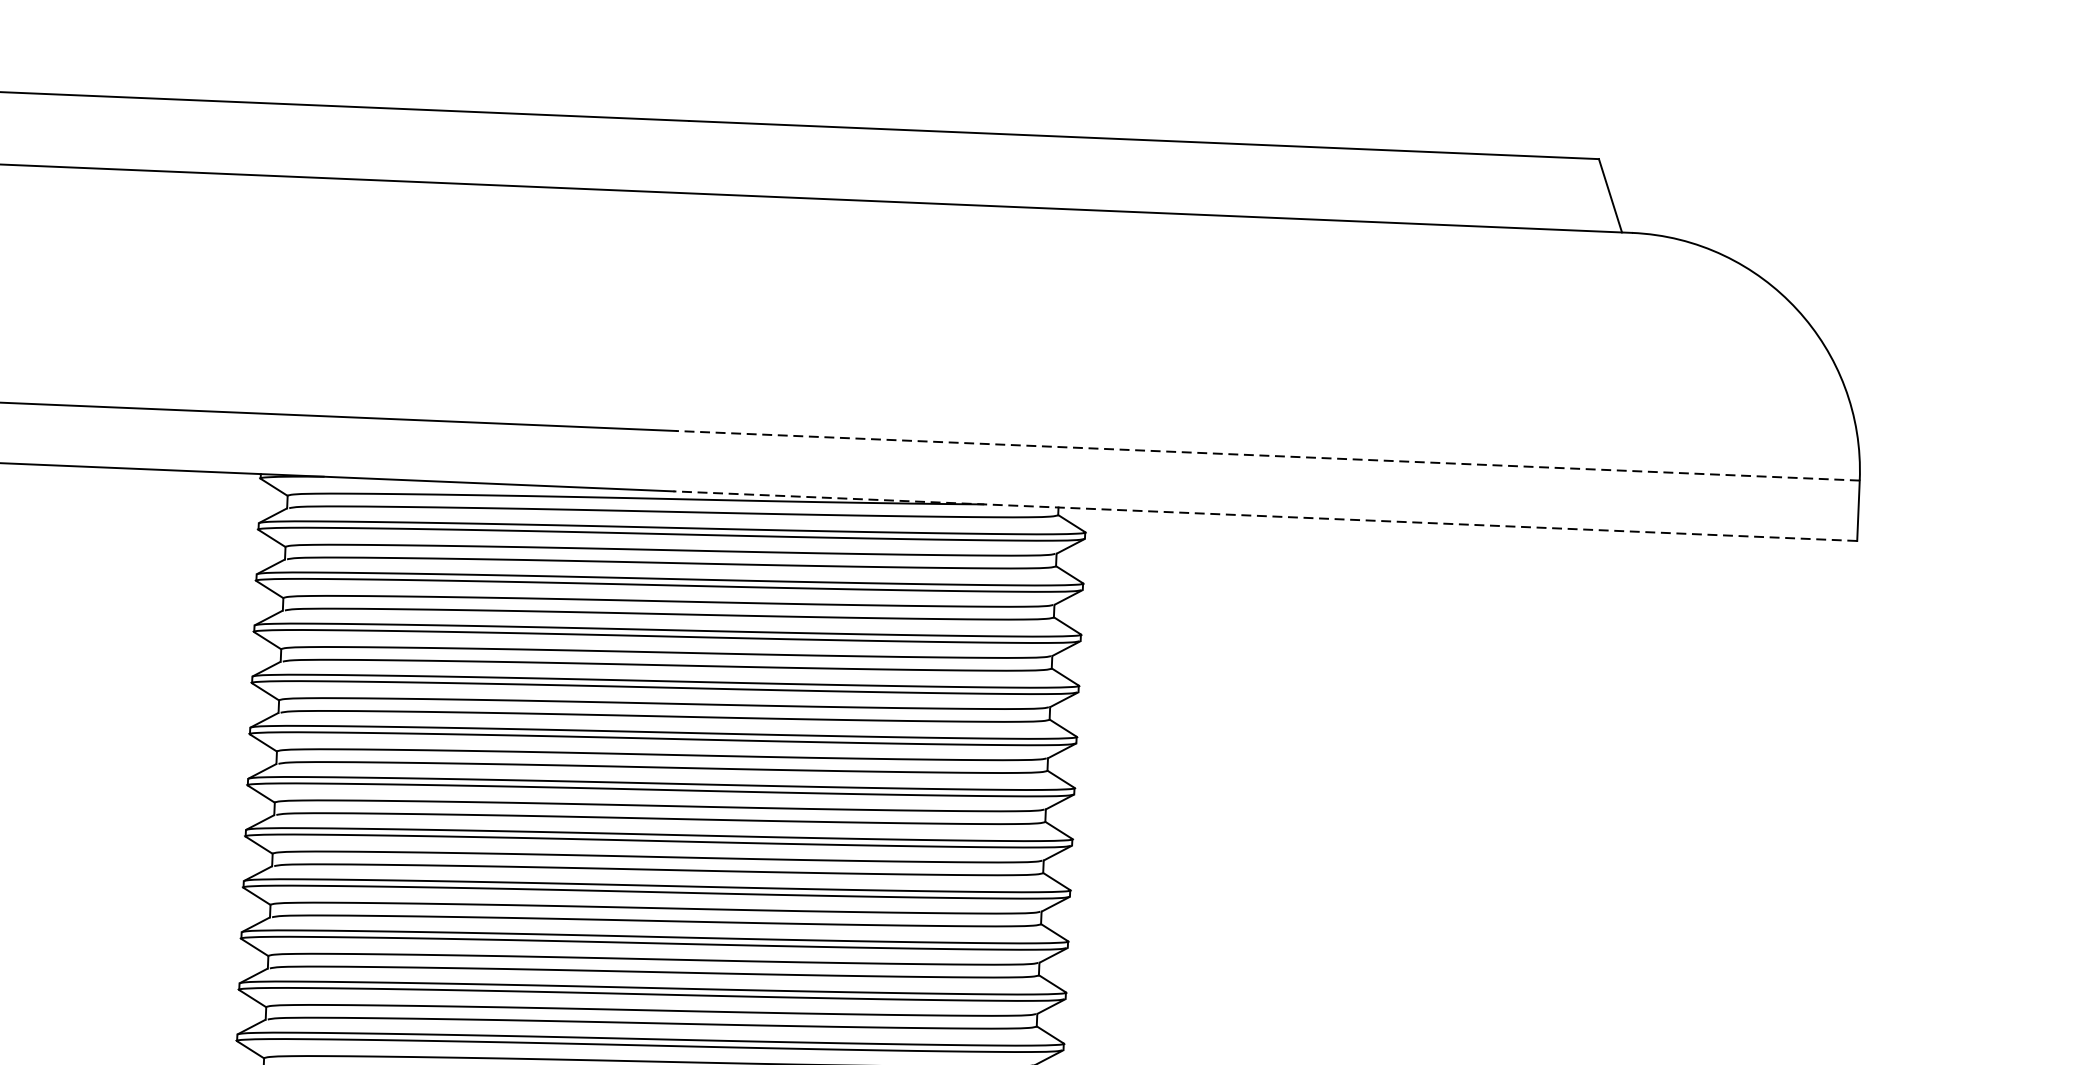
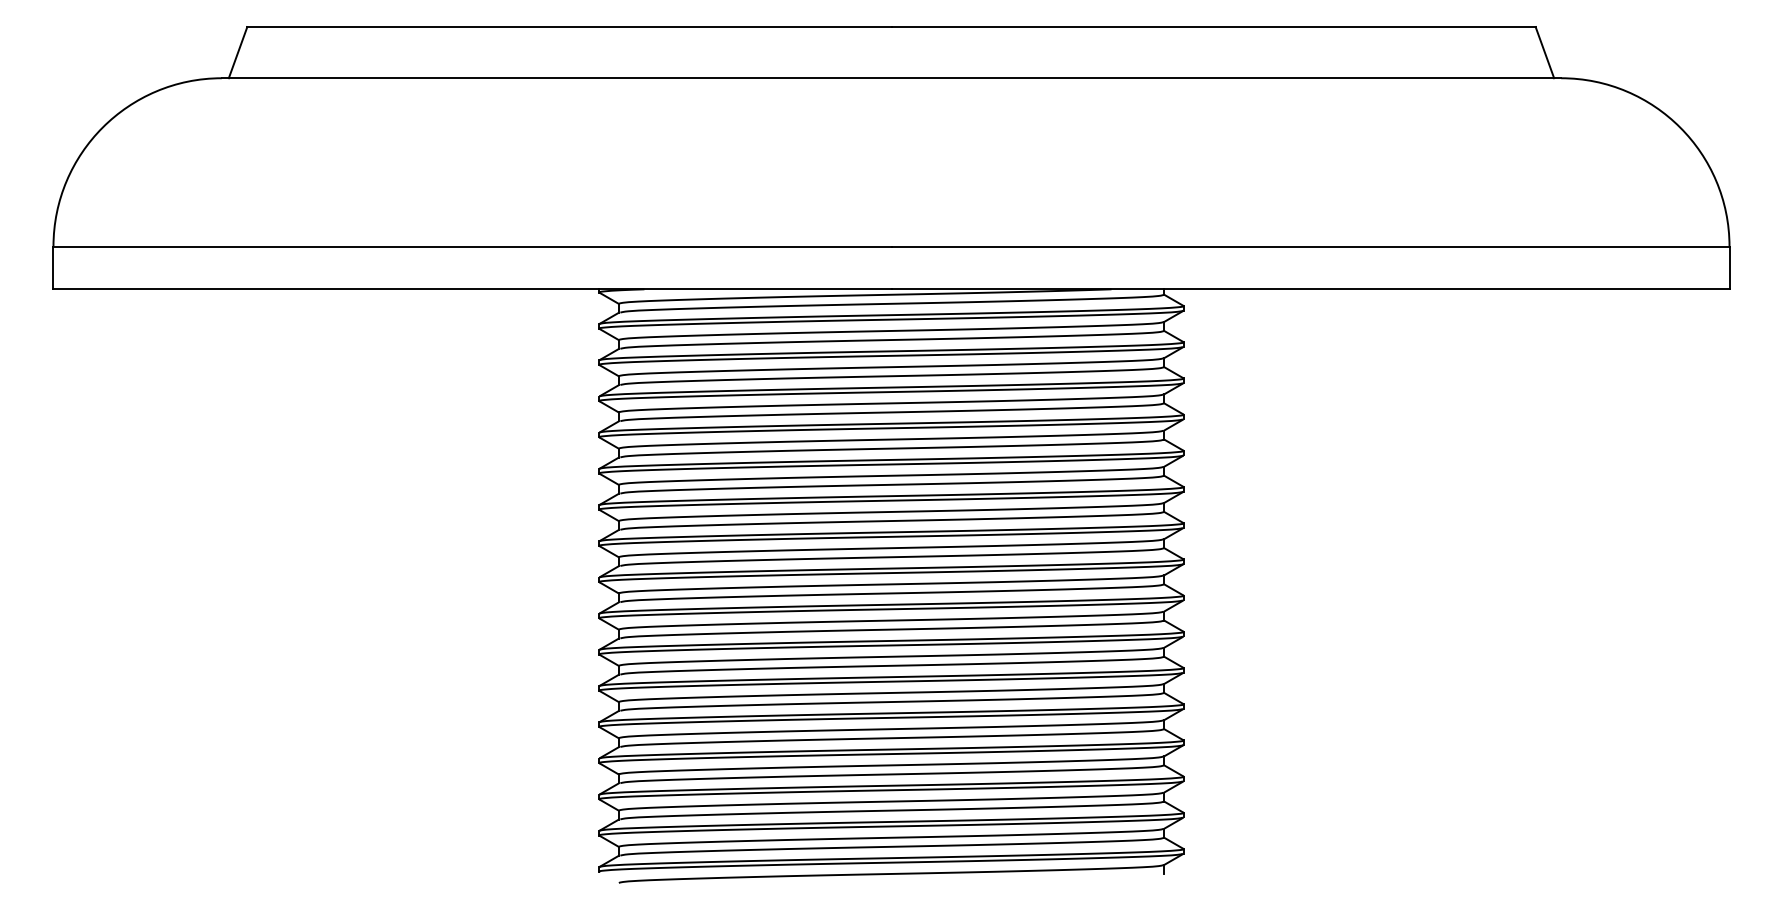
line: (1267, 455) -> (1310, 246), dashed -> solid
line: (1265, 516) -> (1310, 289), dashed -> solid

